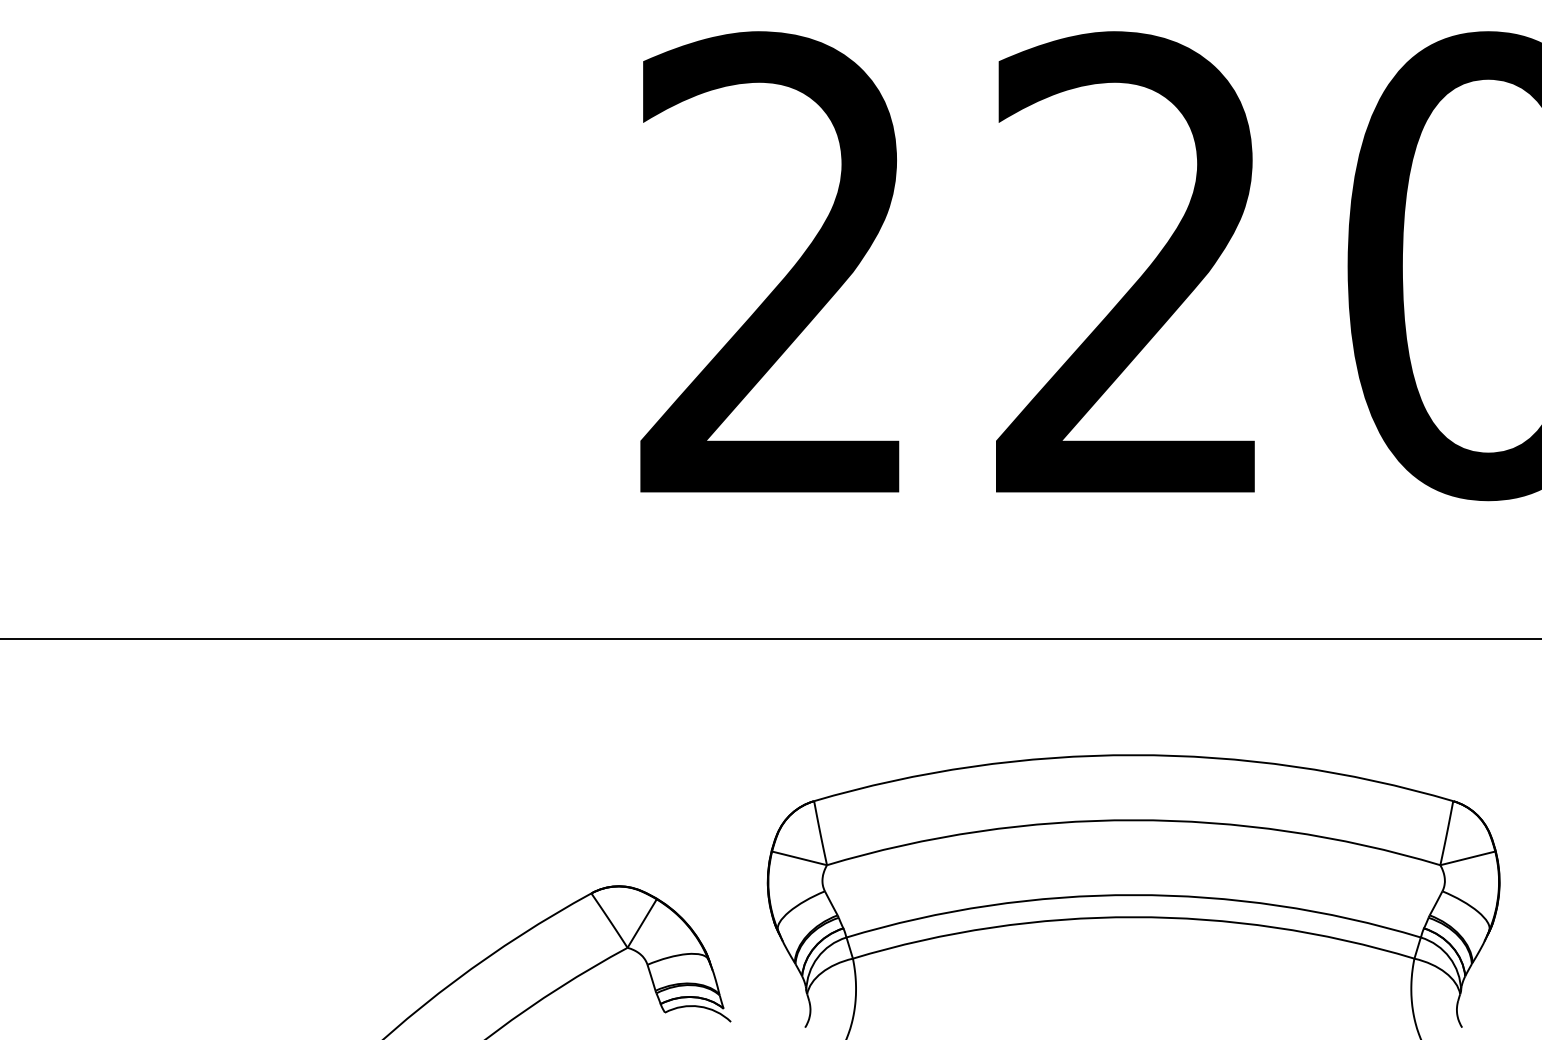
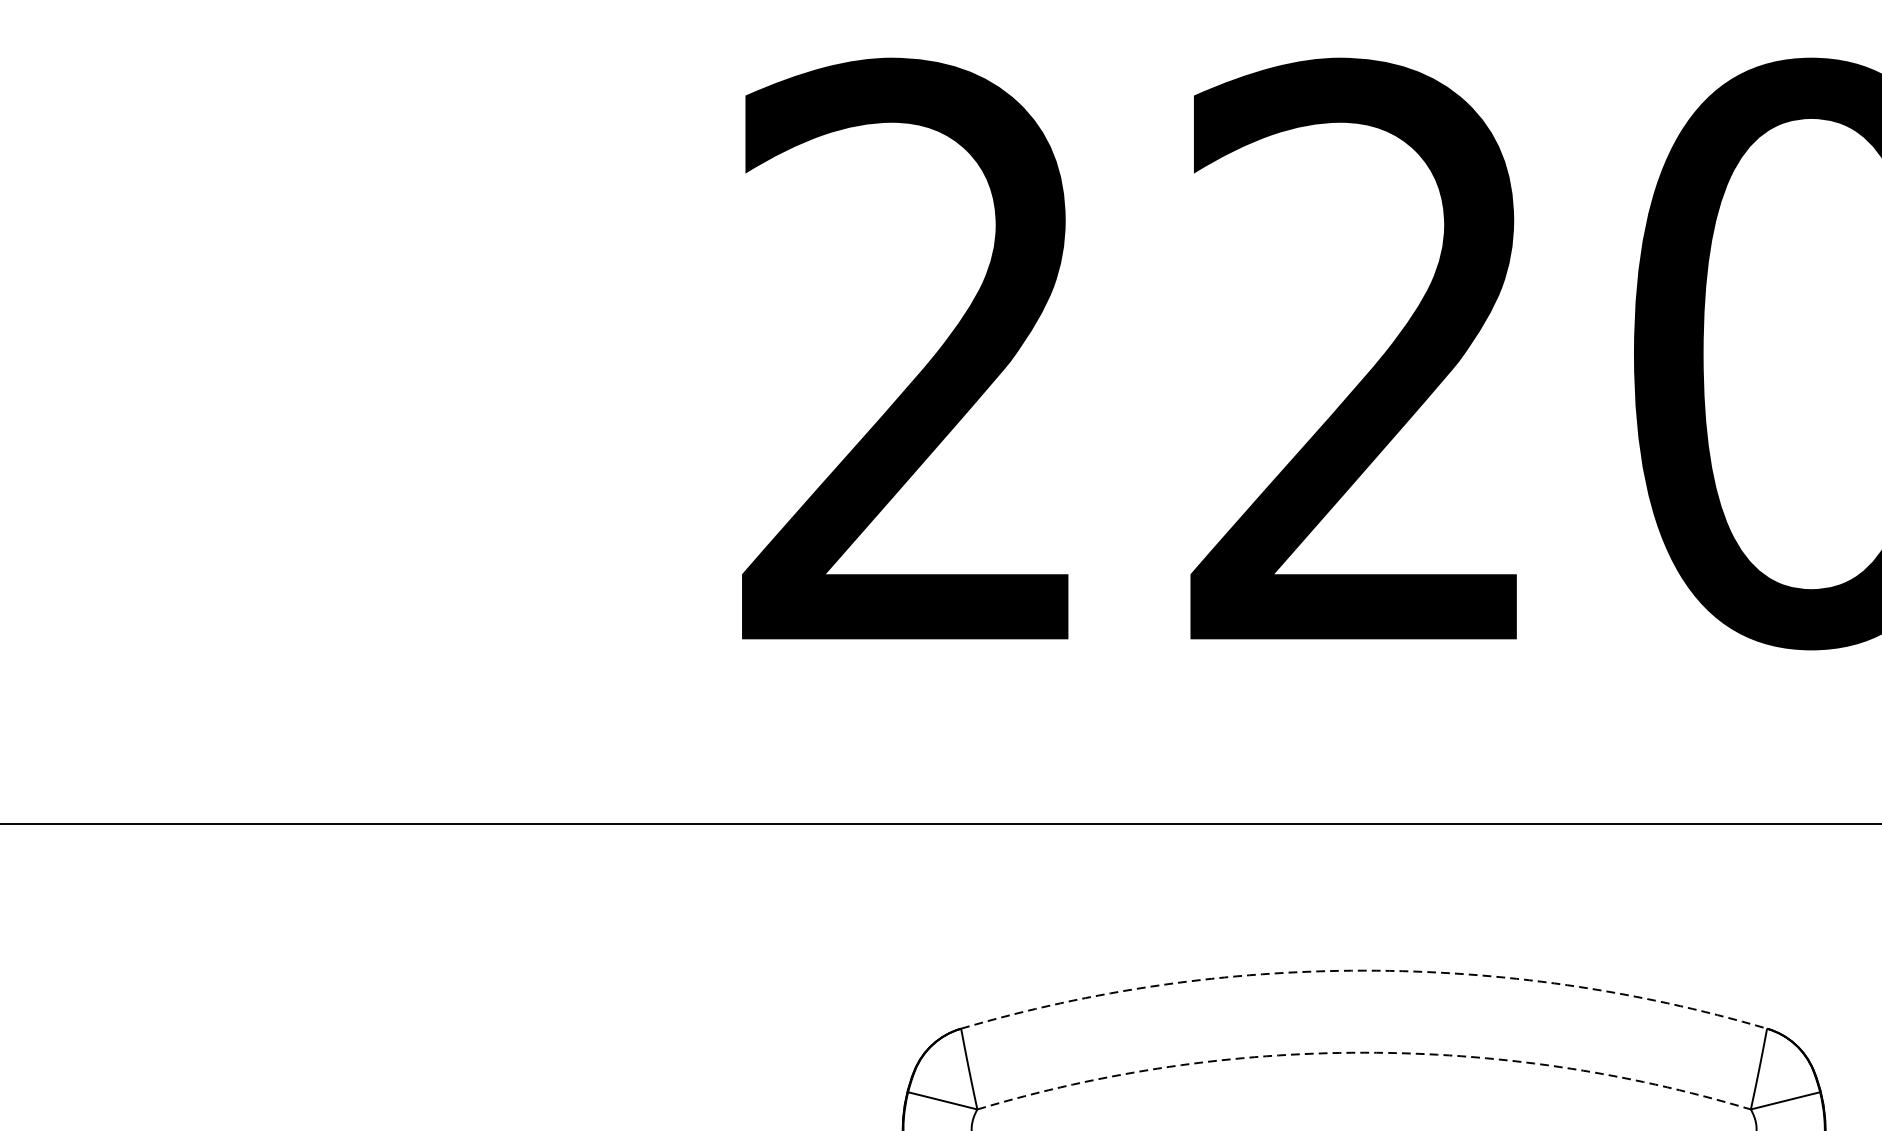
arc: (1133, 755) -> (1363, 971), solid -> dashed
arc: (1133, 820) -> (1363, 1053), solid -> dashed

